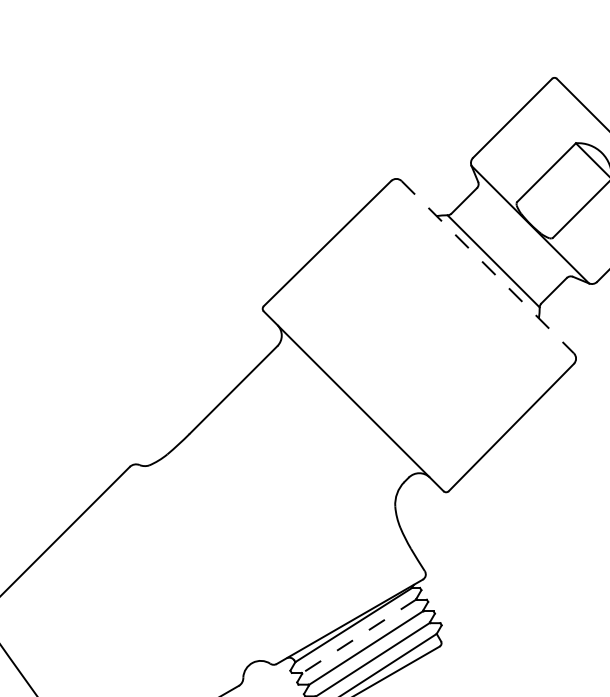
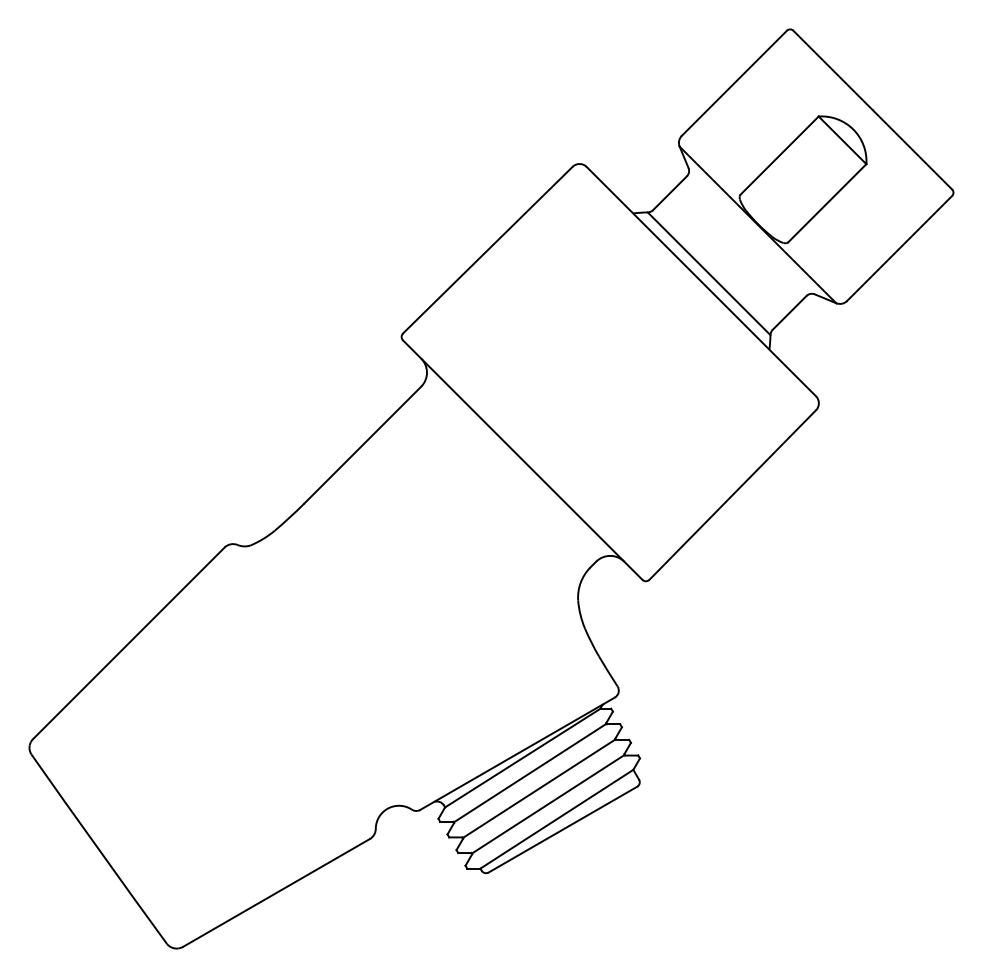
line: (487, 267) -> (701, 281), dashed -> solid
line: (358, 636) -> (529, 773), dashed -> solid

